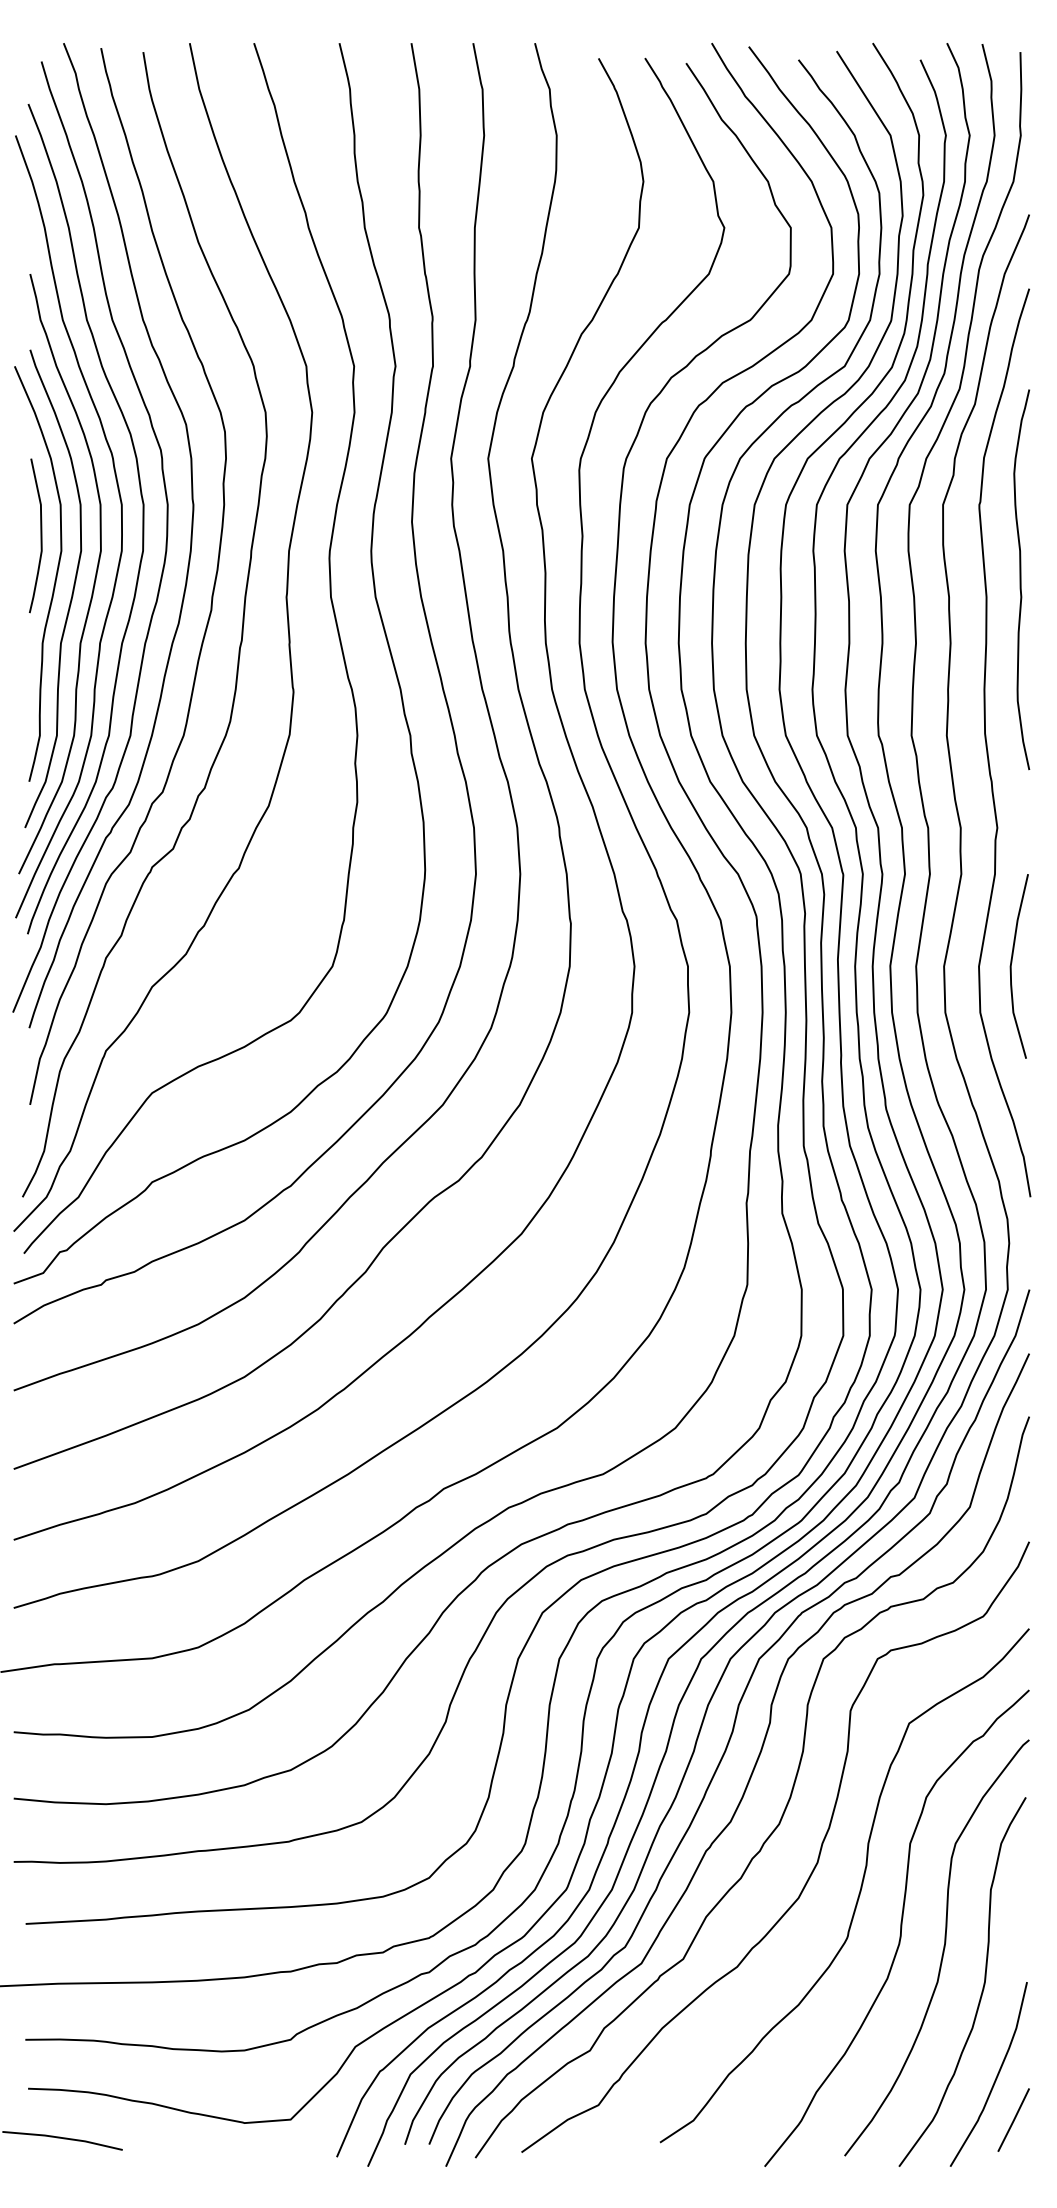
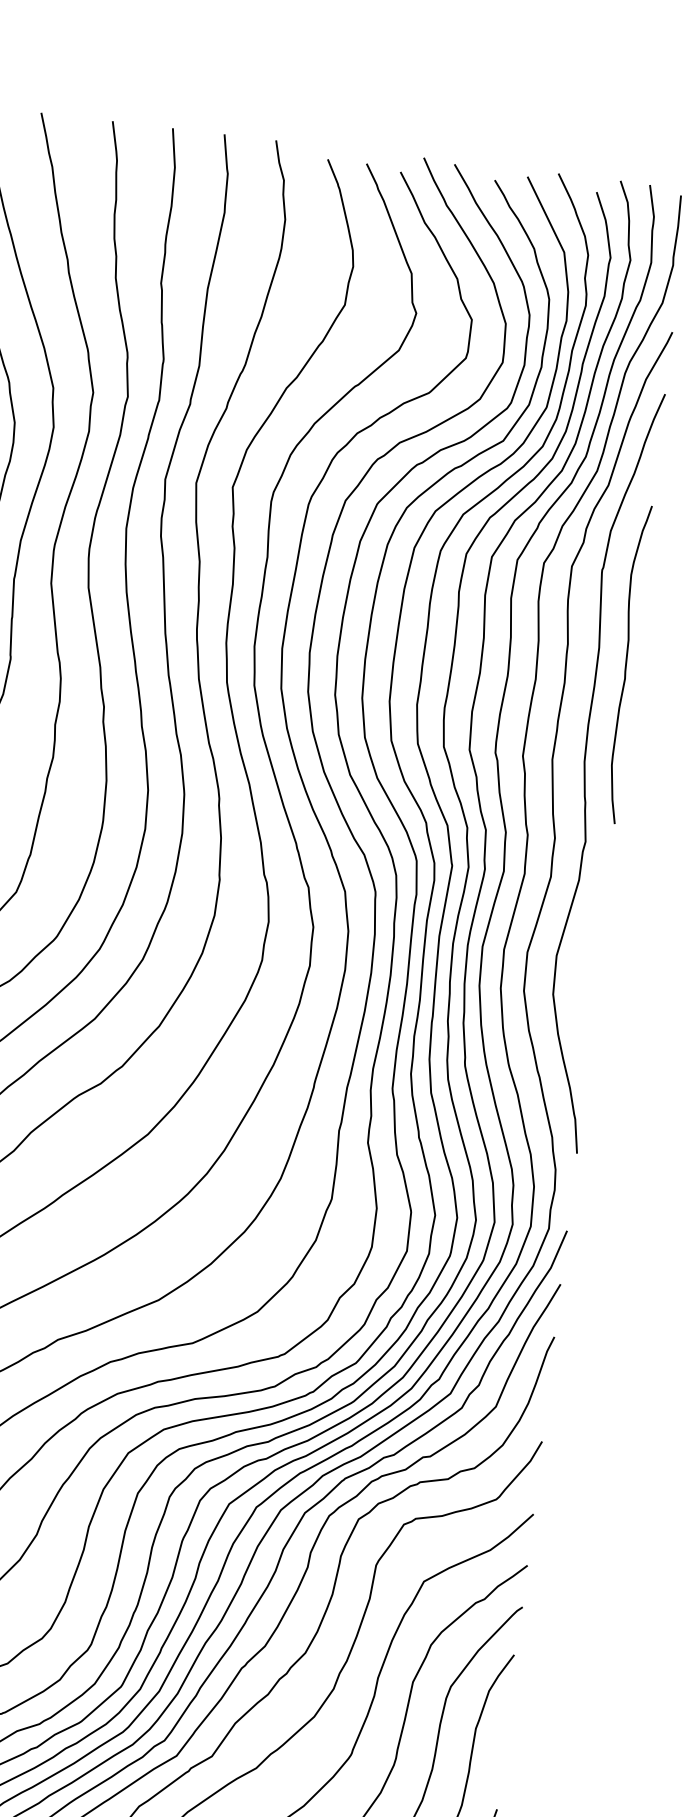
curve: (1021, 579) -> (626, 664), moved
curve: (1011, 966) -> (583, 958), removed

